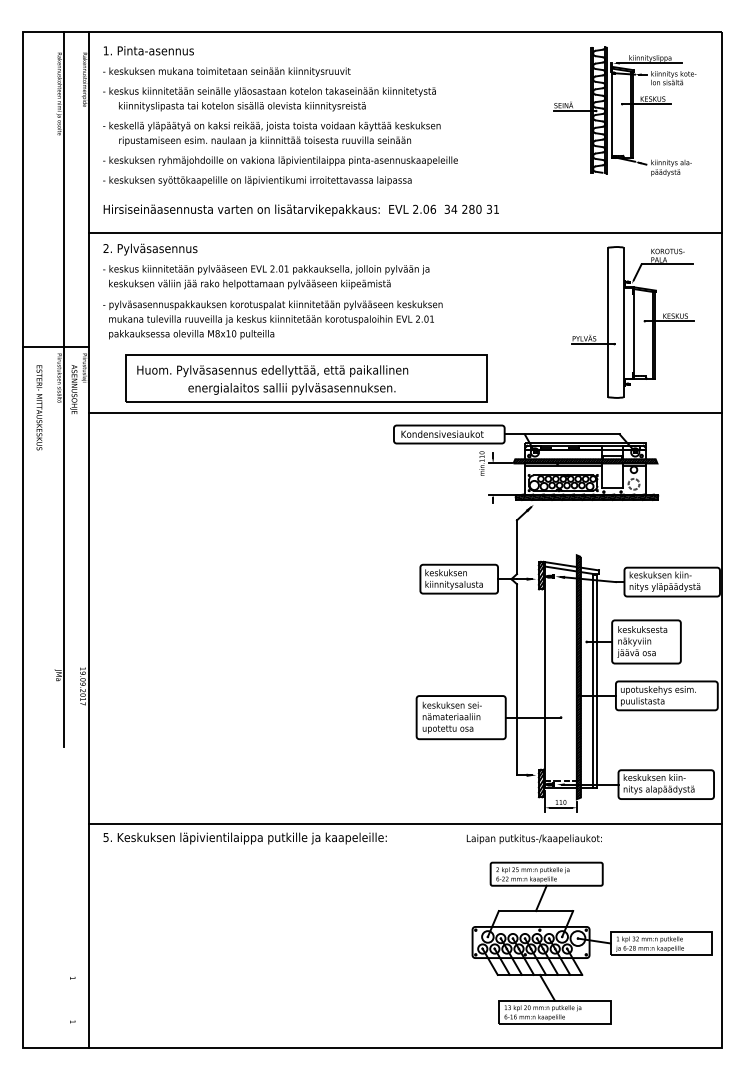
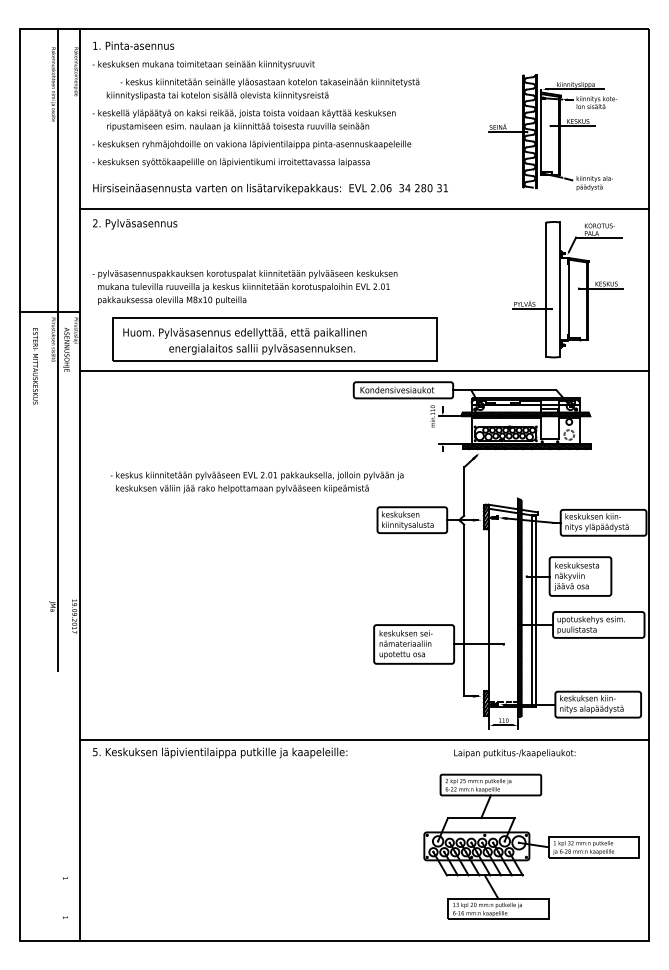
text: (269, 91) -> (269, 82), moved
part: (624, 111) -> (552, 132), moved
text: (266, 277) -> (257, 482), moved
text: (533, 839) -> (514, 753), moved

